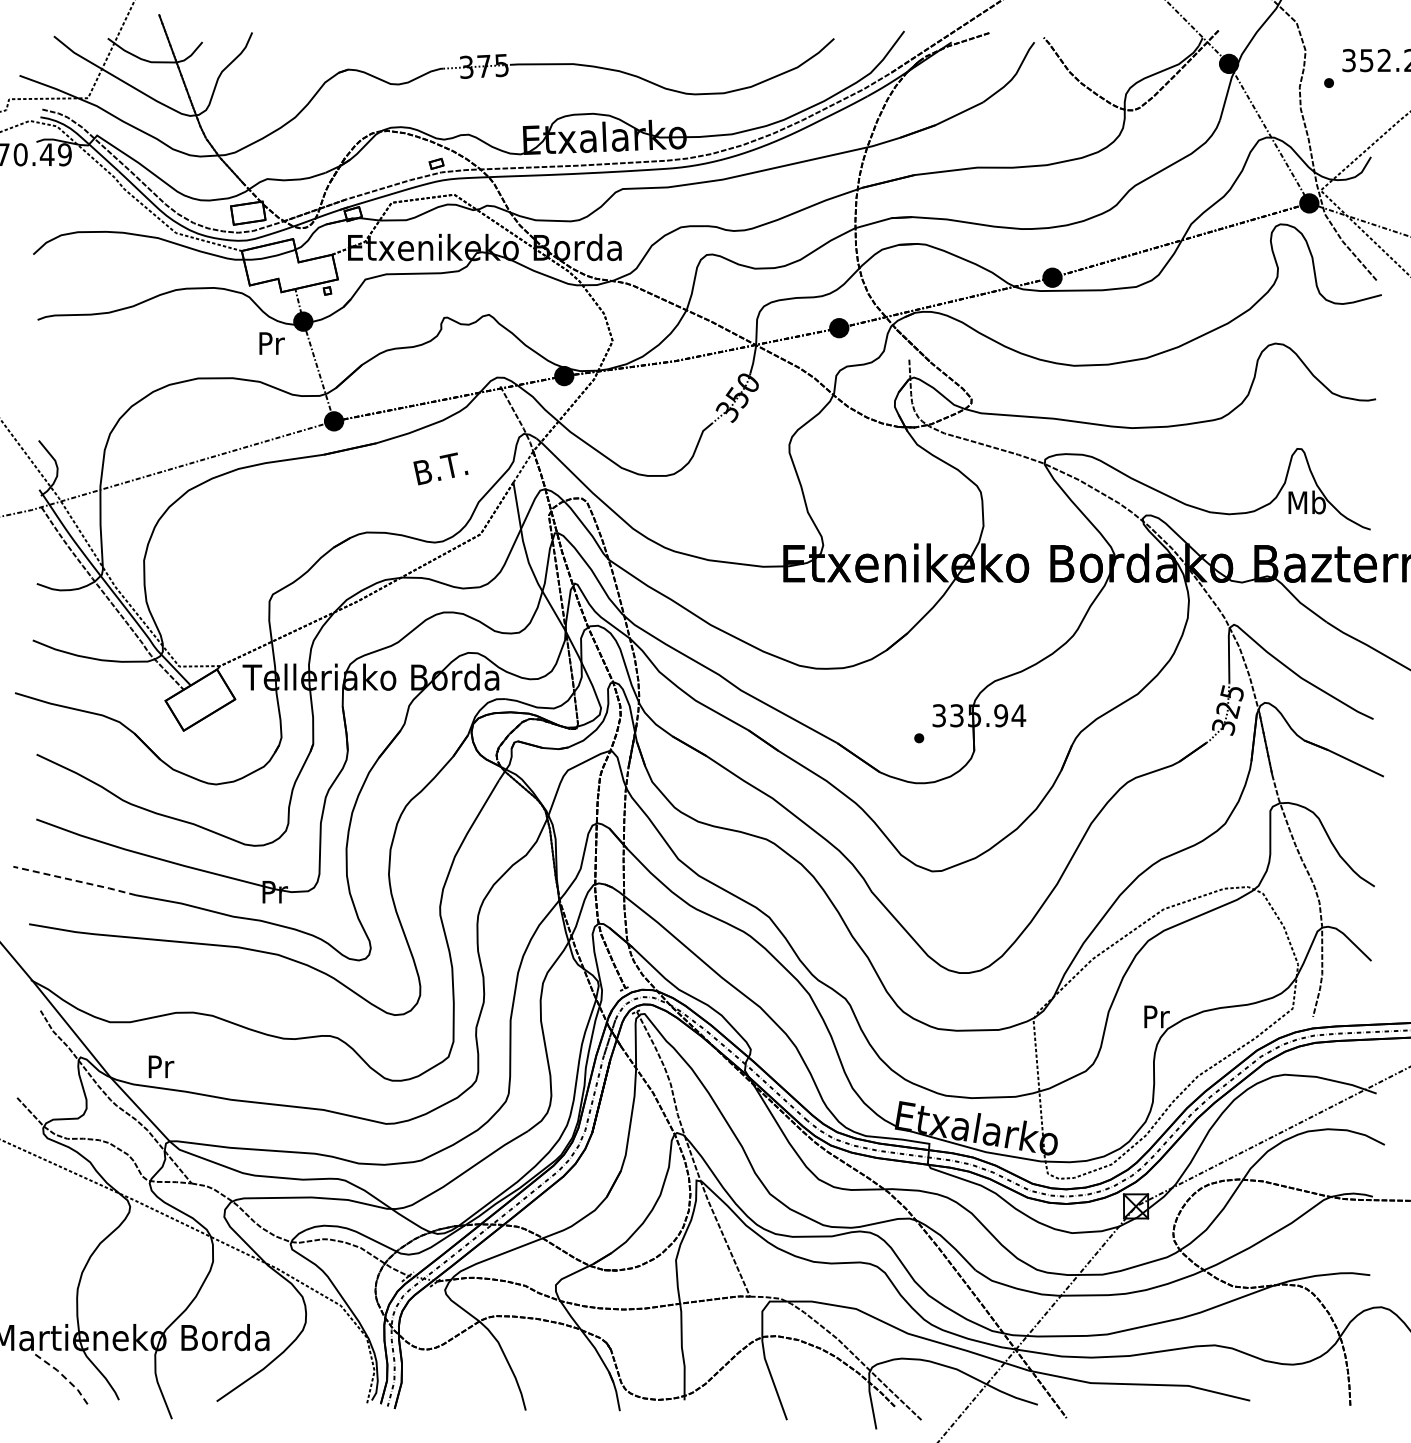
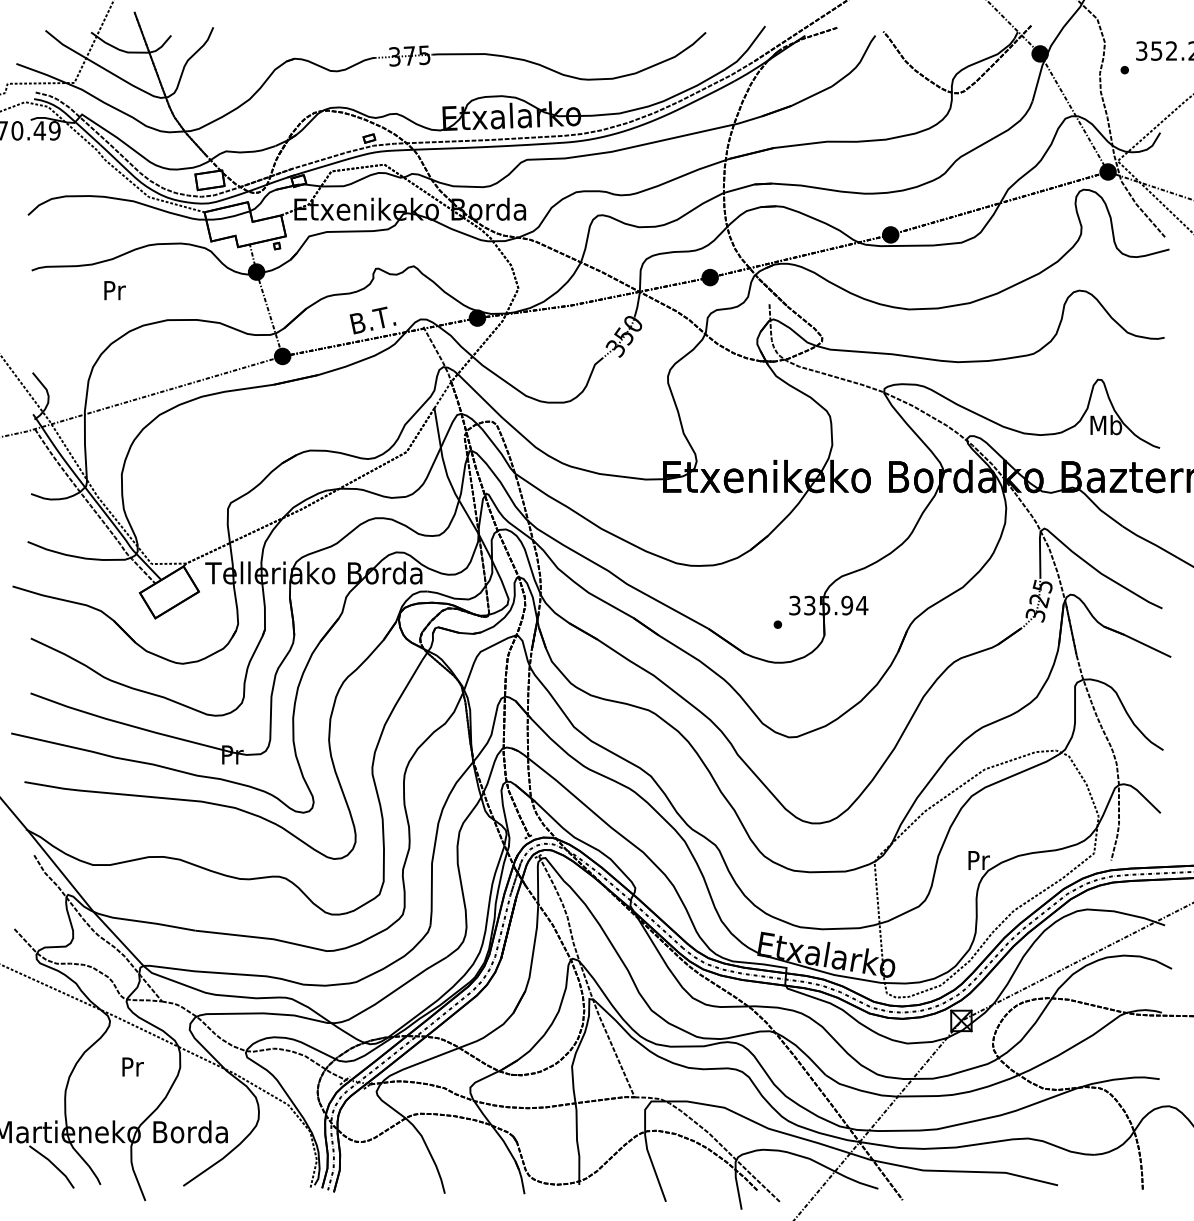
text: (271, 343) -> (114, 290), moved
text: (440, 468) -> (372, 320), moved
line: (75, 880) -> (63, 745), dashed -> solid
text: (161, 1066) -> (133, 1066), moved
line: (63, 1376) -> (53, 1164), dashed -> solid

